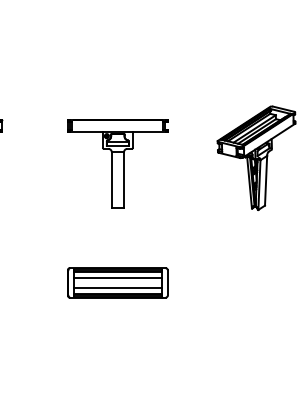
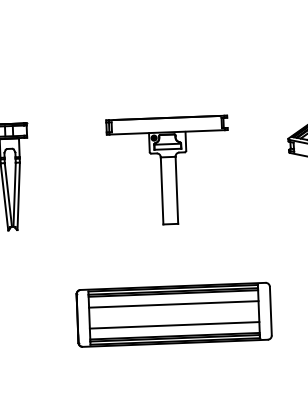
part: (117, 282) -> (173, 314), size x1.6

